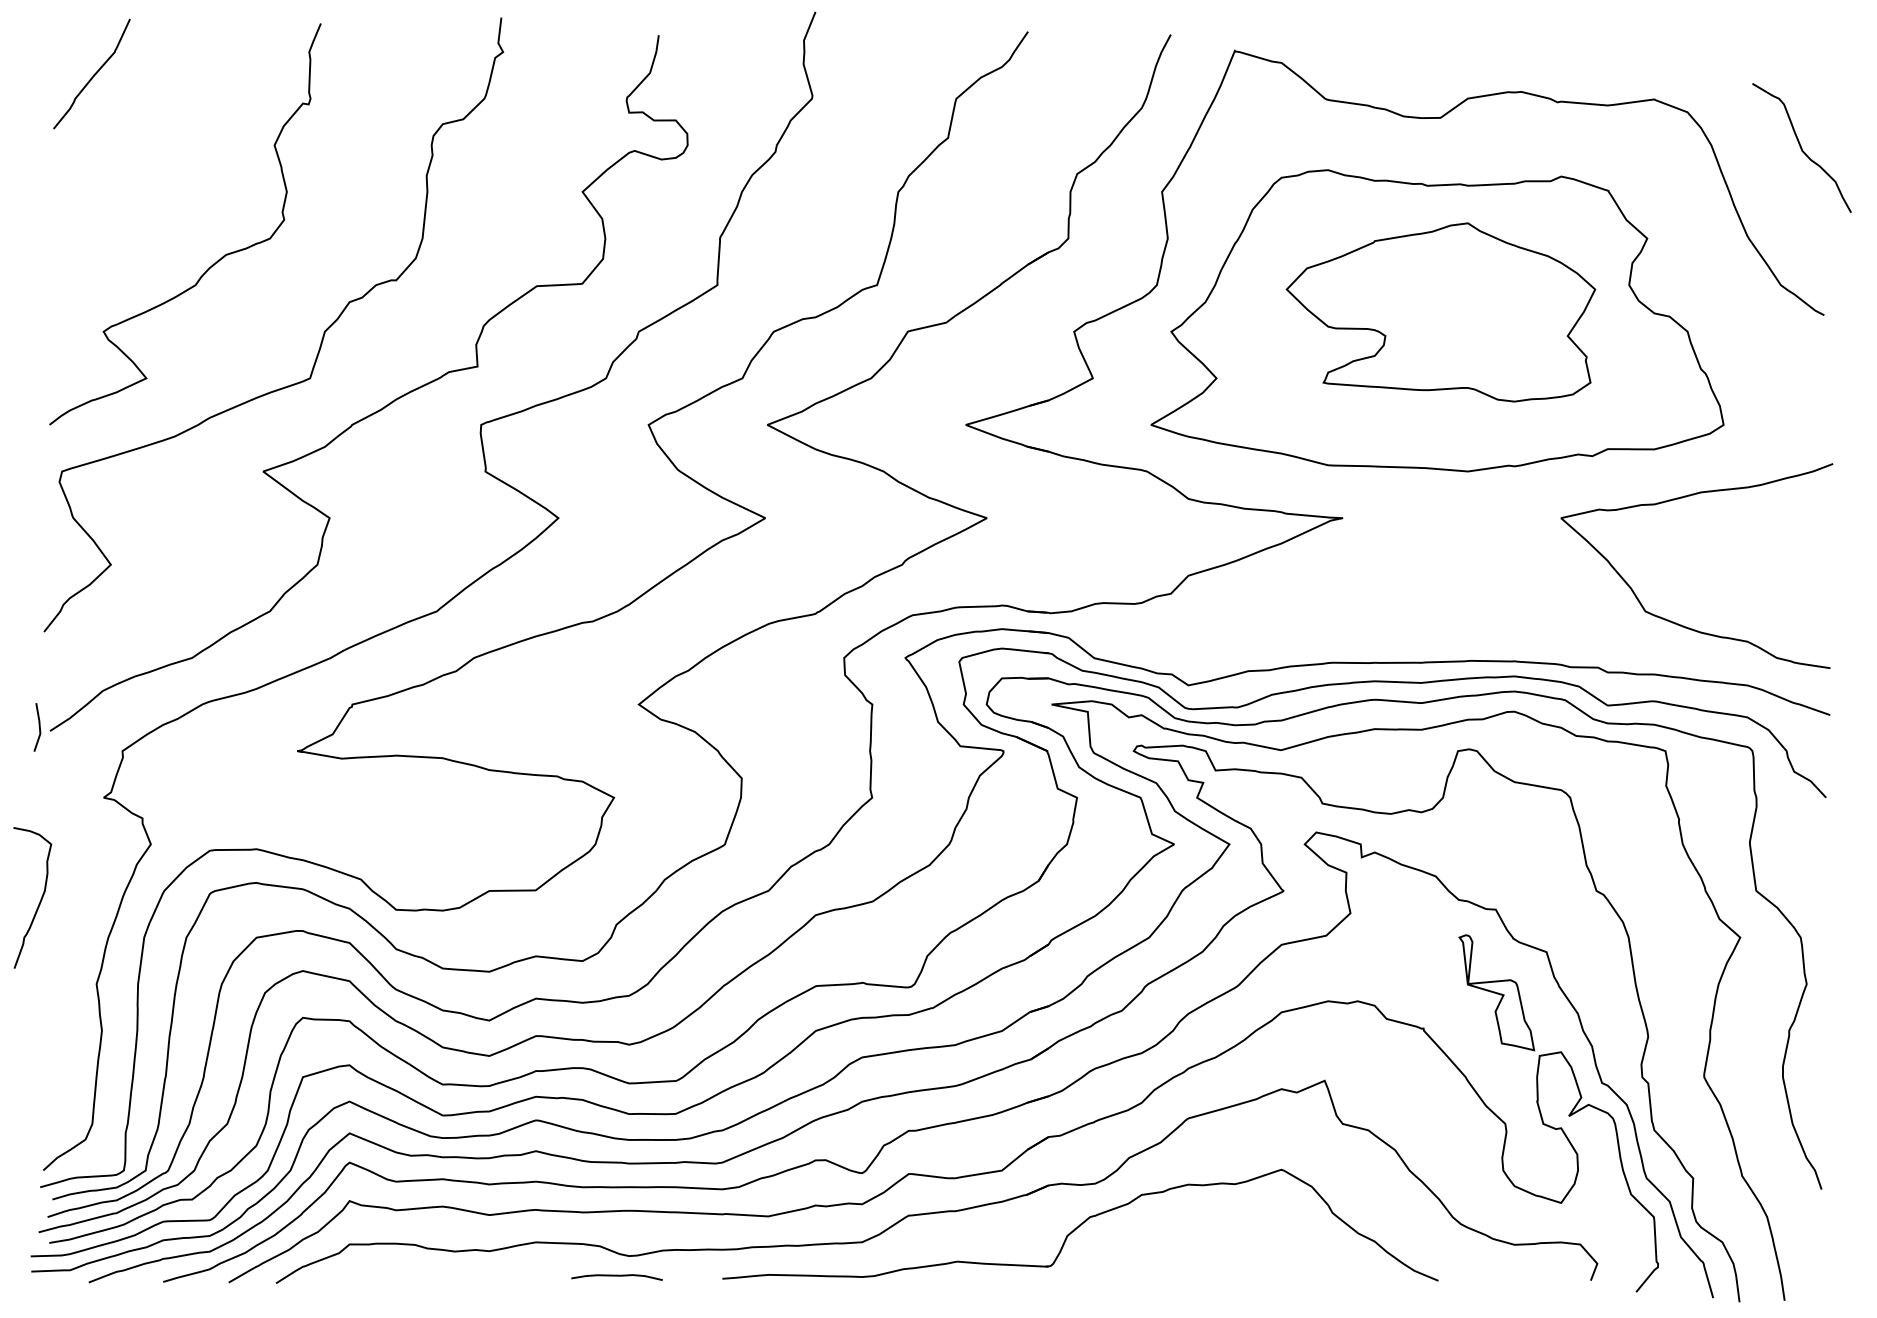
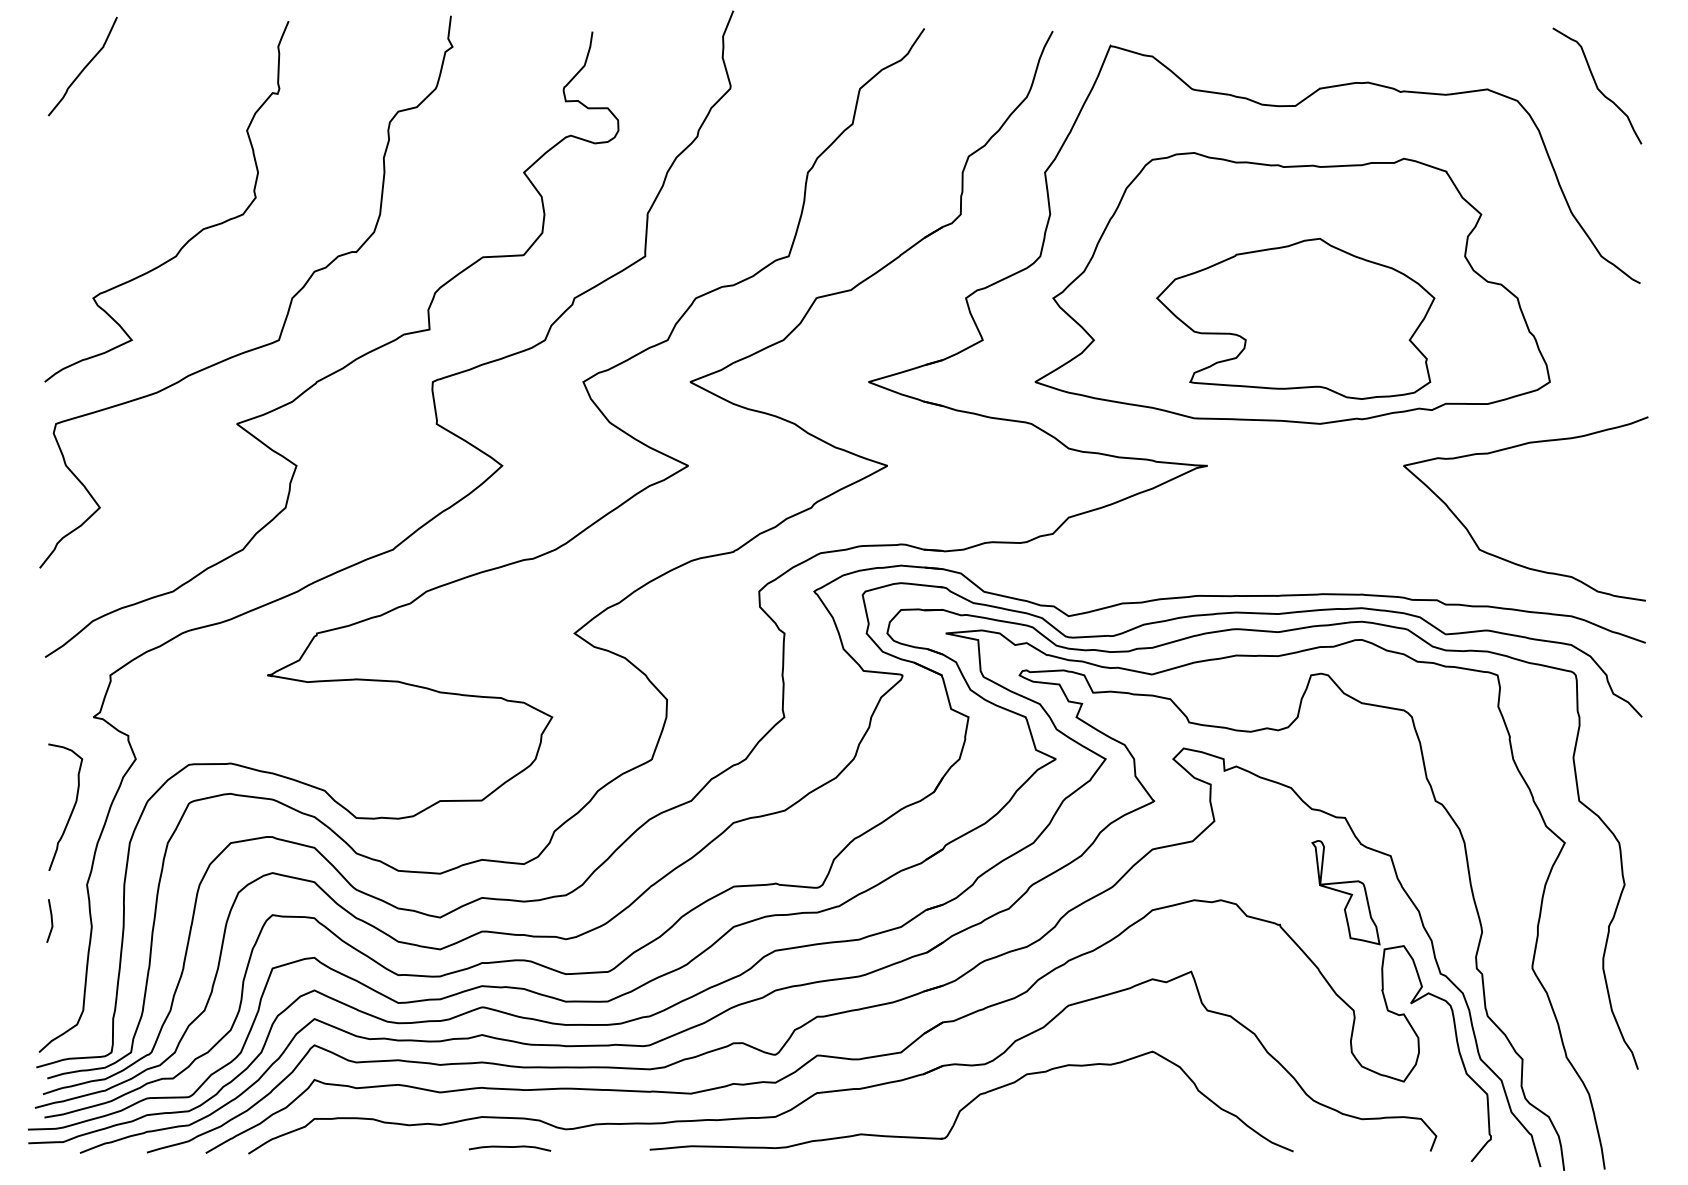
curve: (1802, 147) -> (1597, 85), moved
part: (1440, 311) -> (1295, 318), moved
line: (39, 726) -> (51, 920), moved
curve: (39, 901) -> (71, 810), moved
curve: (616, 1276) -> (509, 1147), moved

